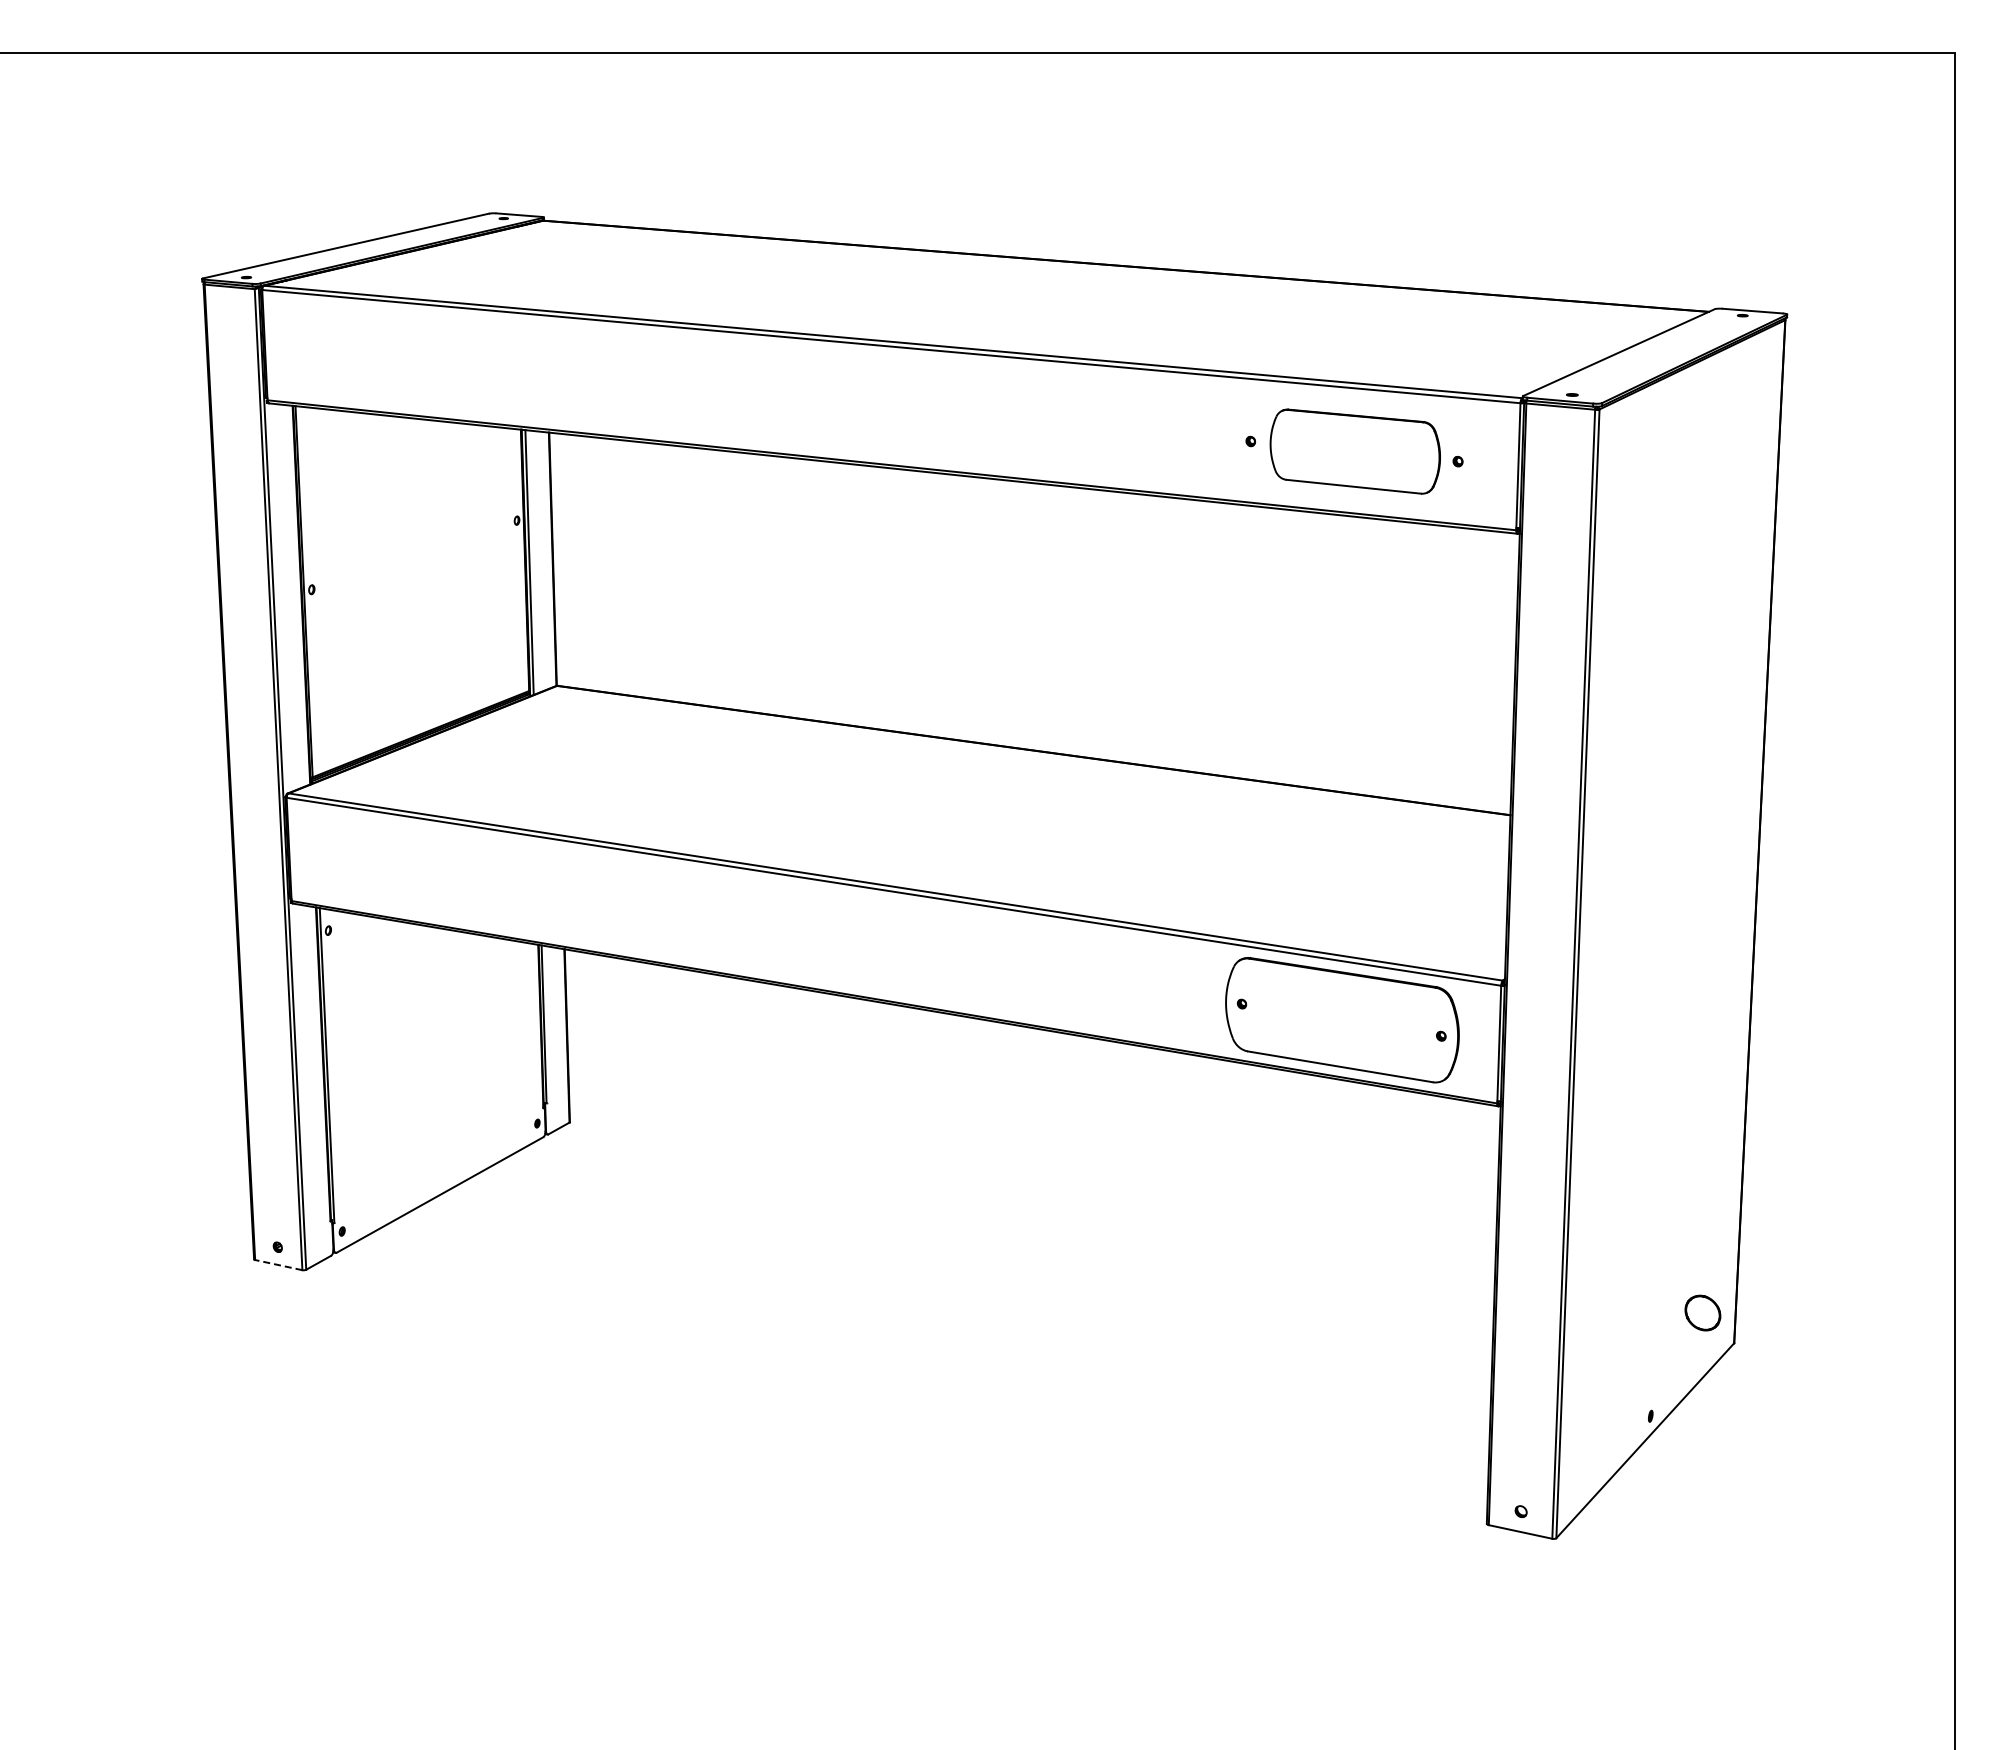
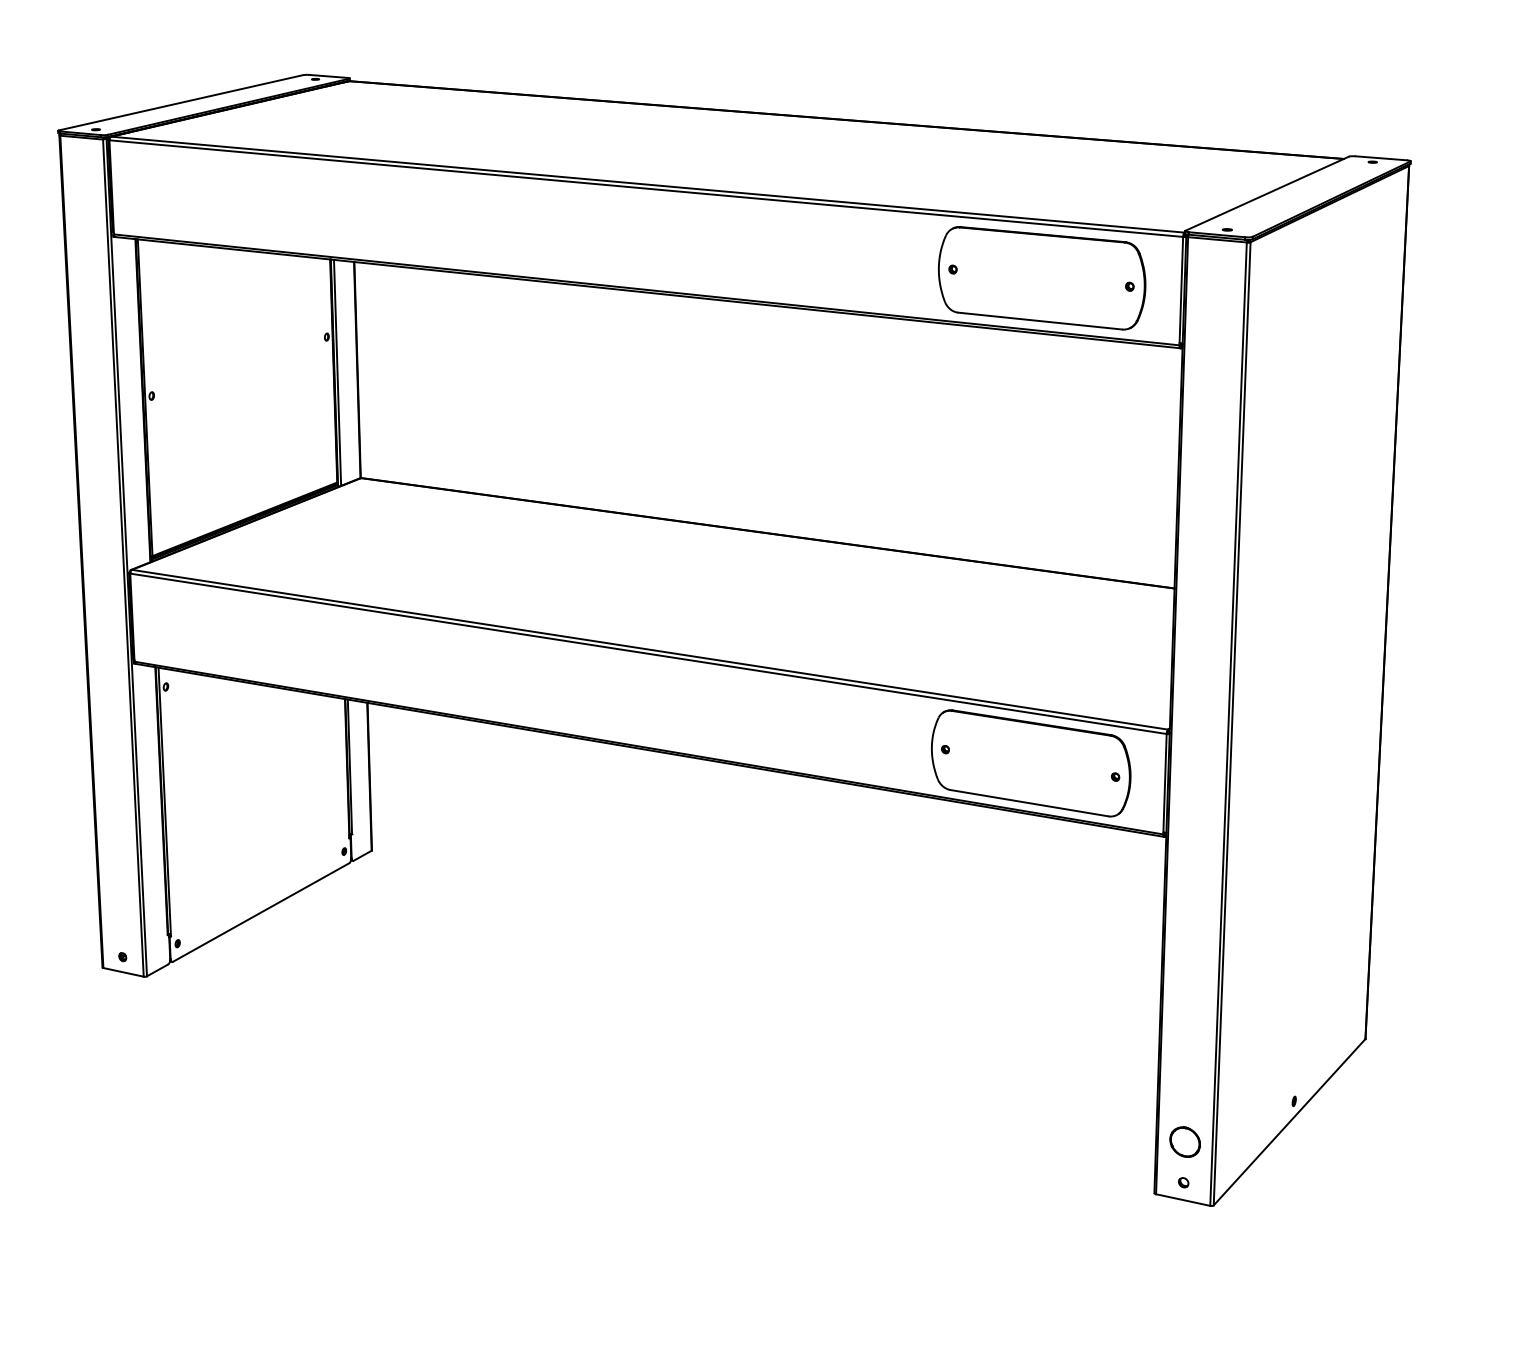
part: (1355, 451) -> (1042, 278), size x1.43
line: (278, 1265) -> (123, 972), dashed -> solid
part: (1702, 1312) -> (1184, 1141), moved

